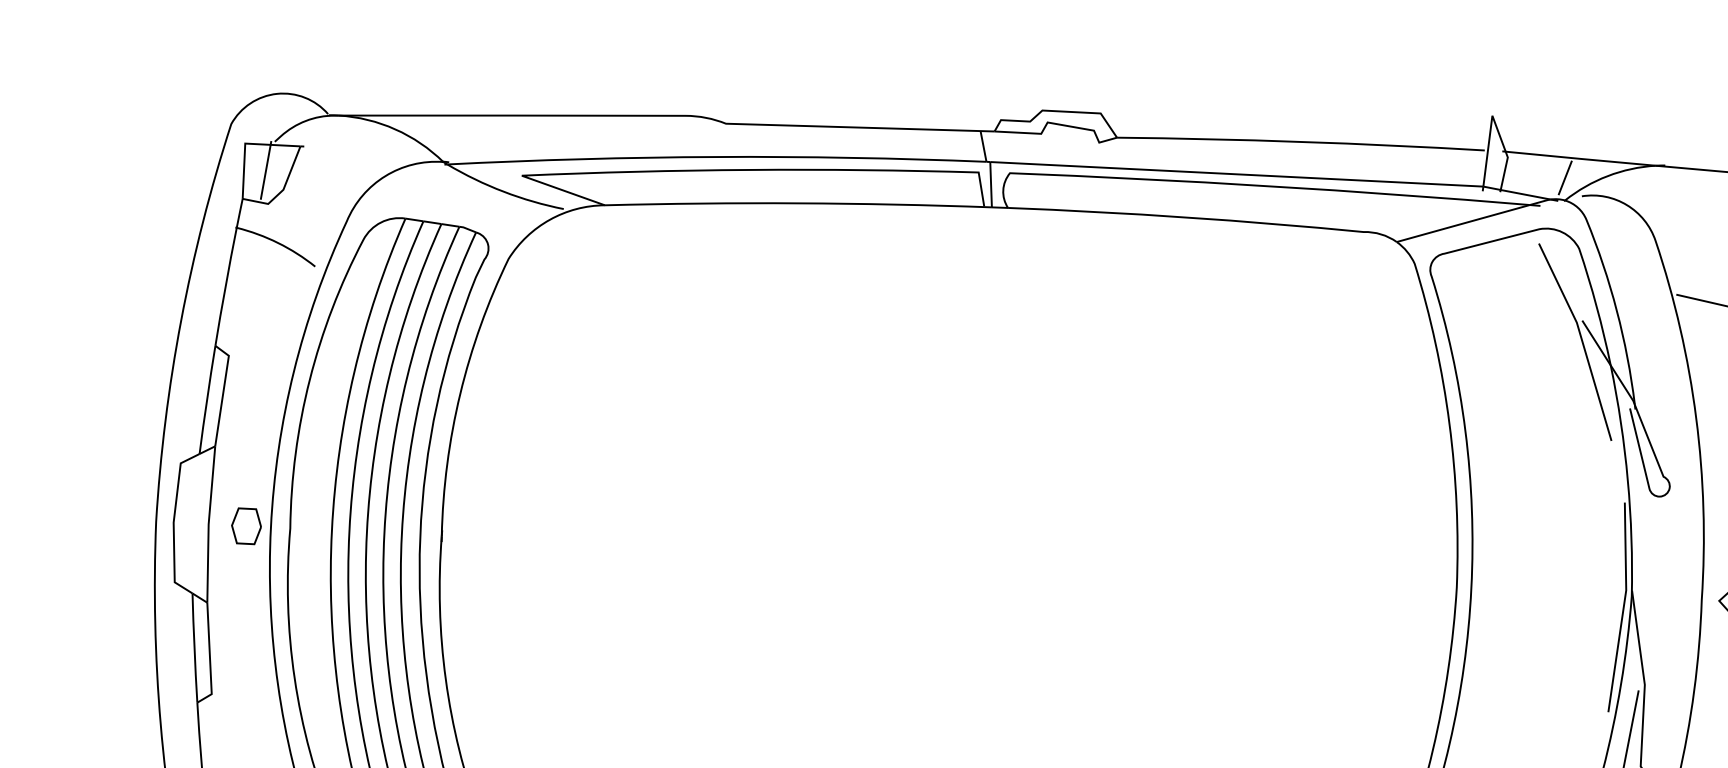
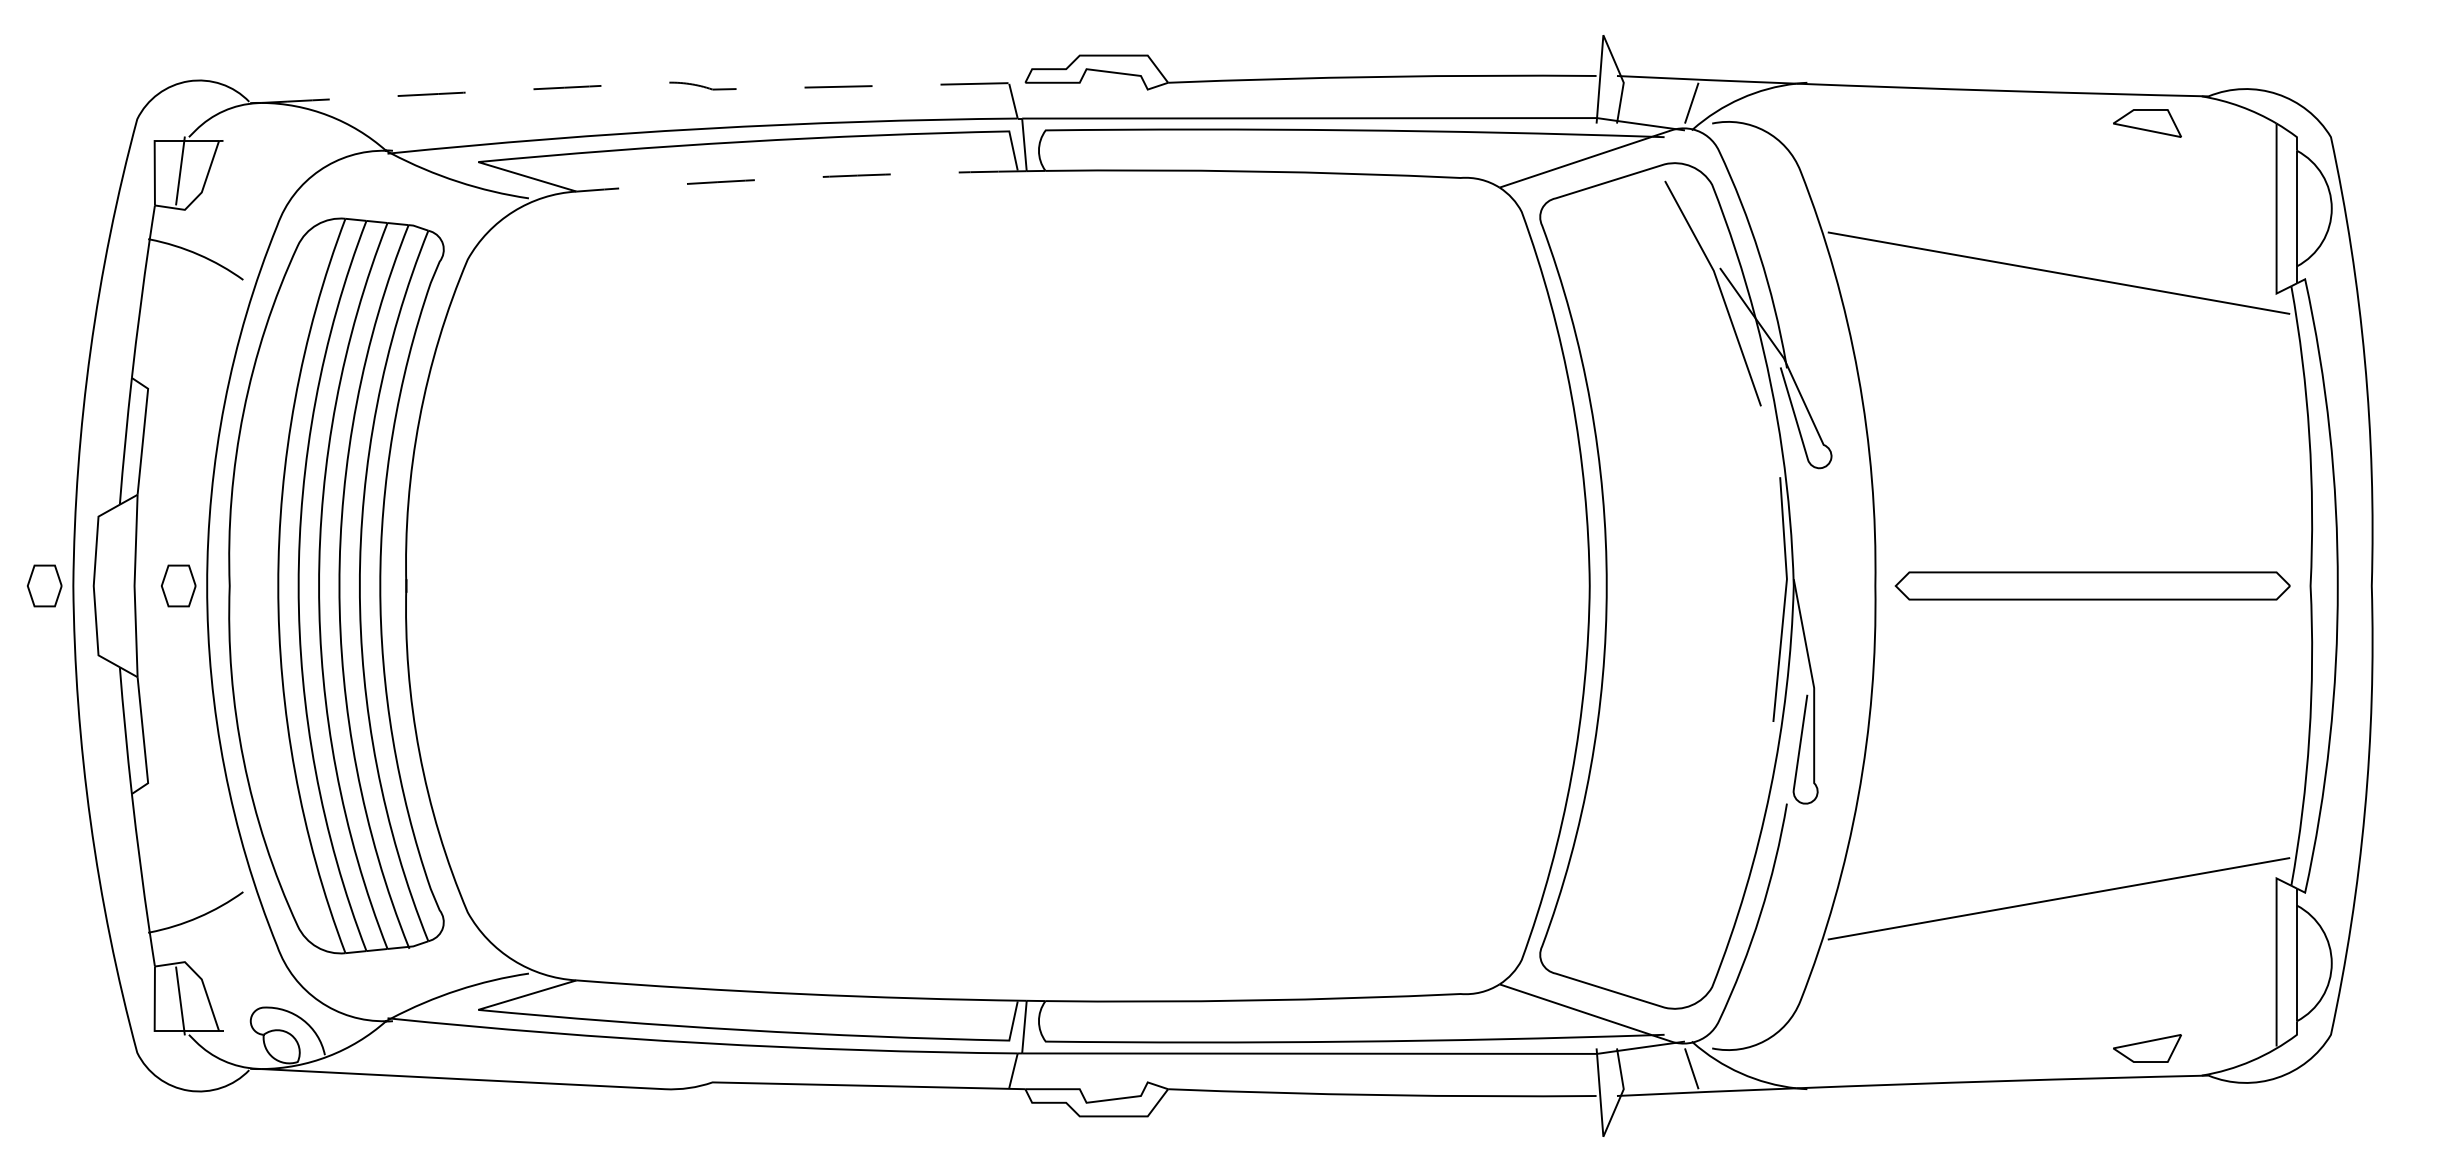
line: (670, 115) -> (647, 83), solid -> dashed
line: (798, 202) -> (801, 177), solid -> dashed
part: (131, 520) -> (44, 585), added

